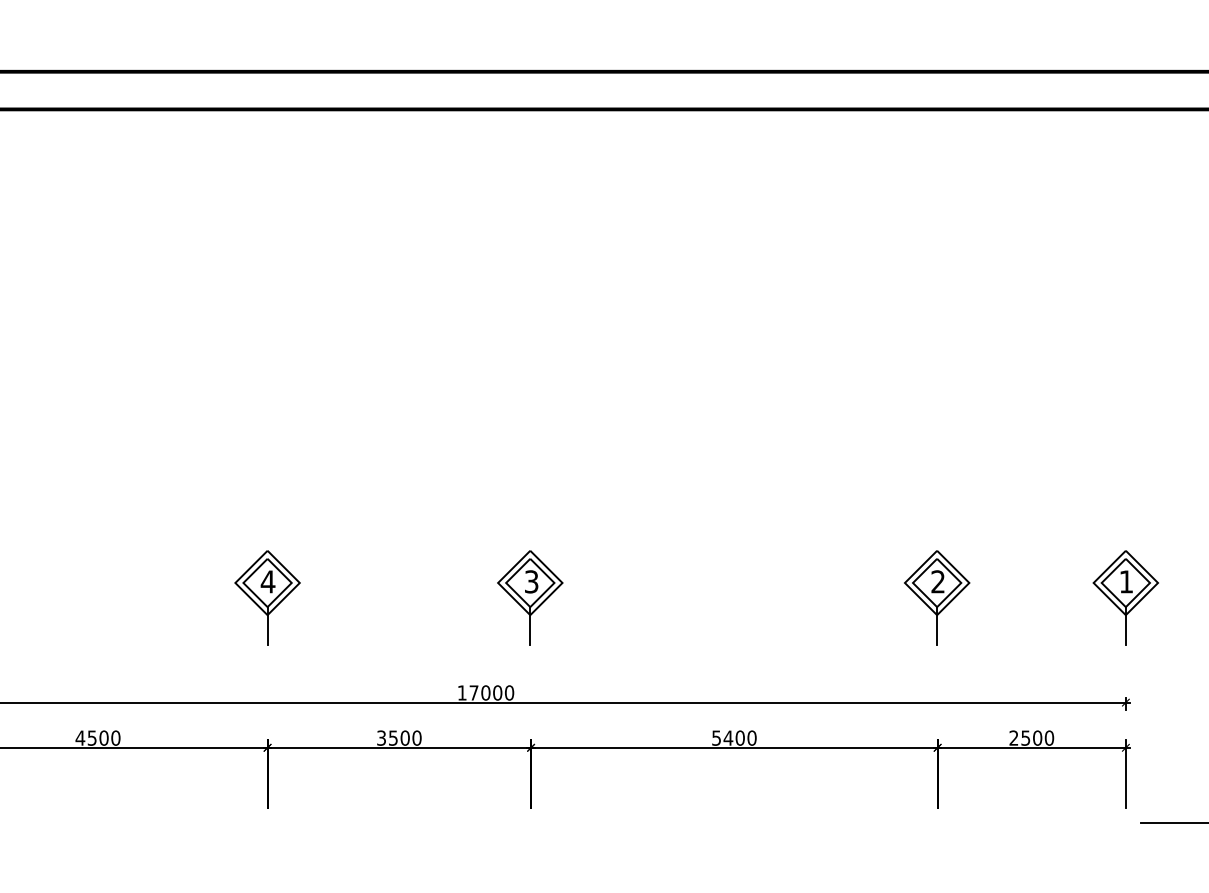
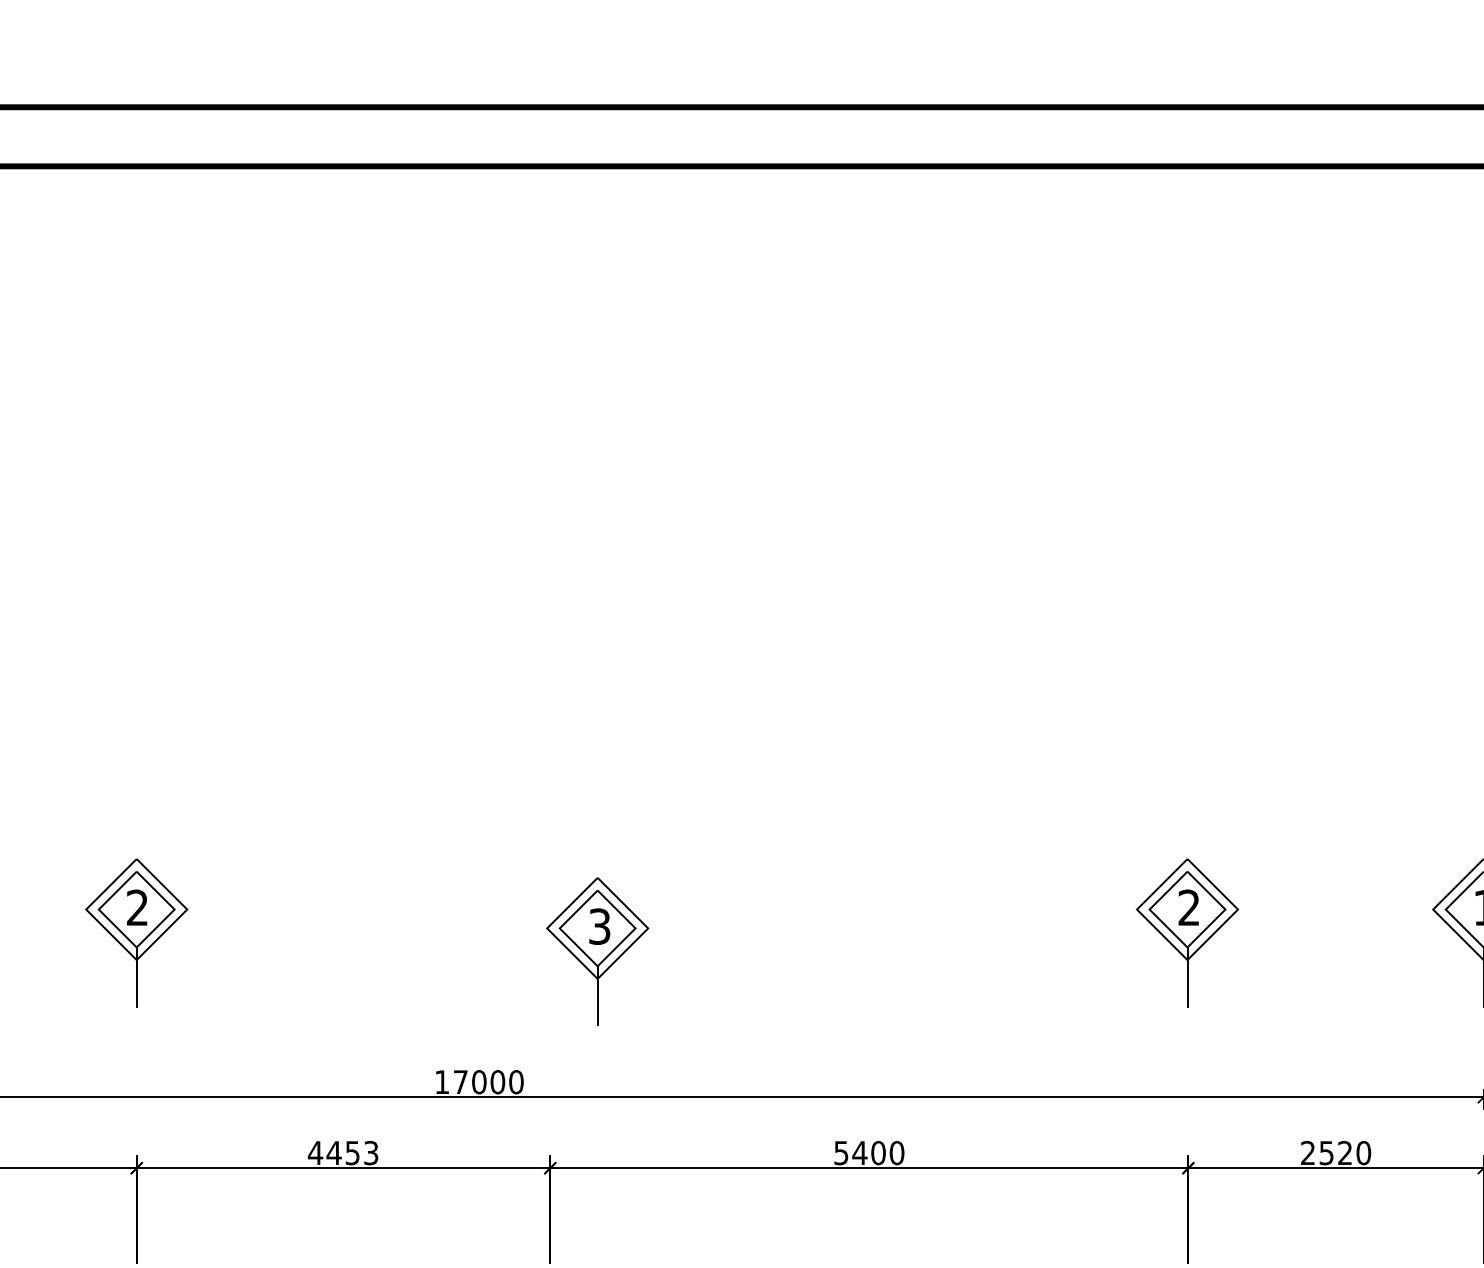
text: (267, 581) -> (136, 907), 4 -> 2
part: (530, 597) -> (597, 951), moved
text: (398, 737) -> (342, 1152), 3500 -> 4453
text: (1037, 737) -> (1345, 1152), 2500 -> 2520

